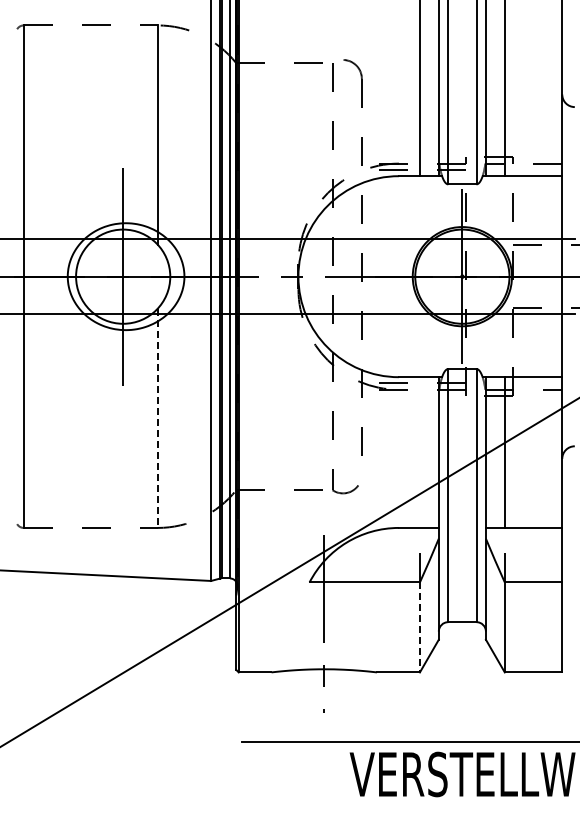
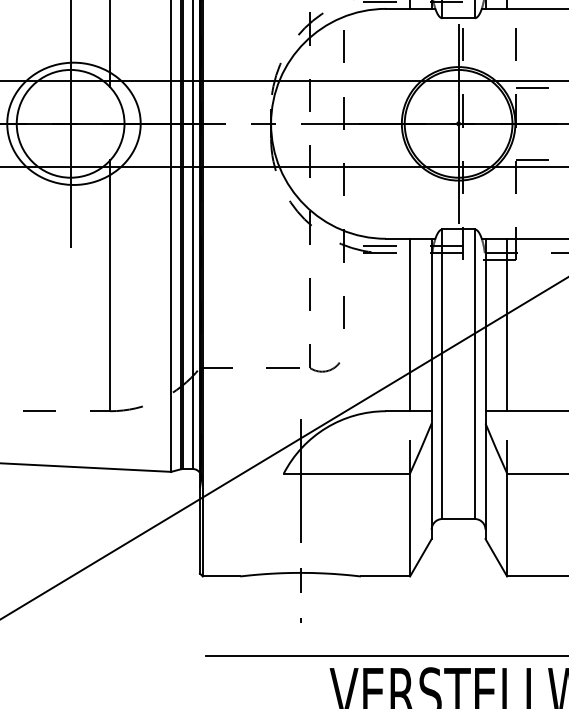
line: (157, 418) -> (109, 286), dashed -> solid
line: (419, 452) -> (409, 324), added
line: (419, 627) -> (409, 525), dashed -> solid

